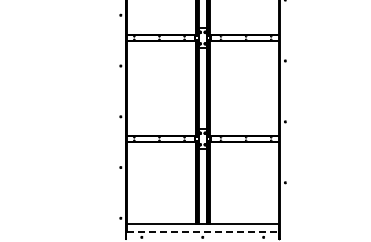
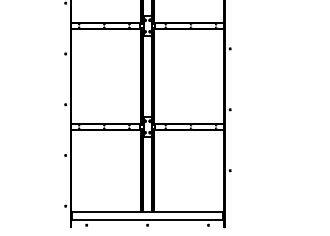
line: (203, 231) -> (148, 219), dashed -> solid

